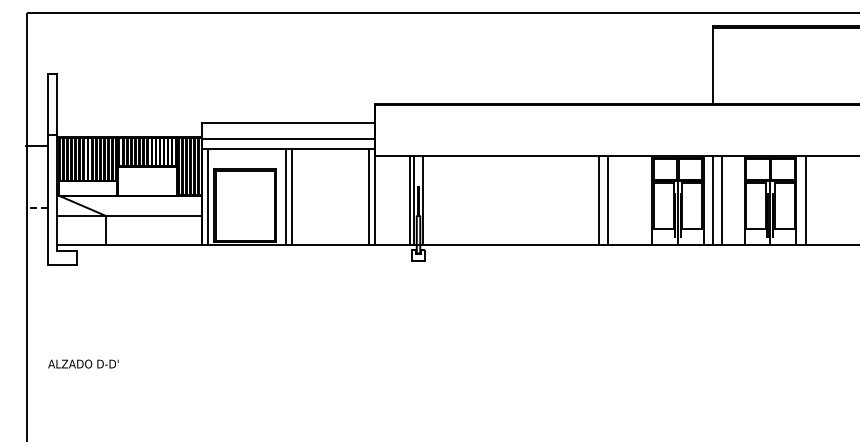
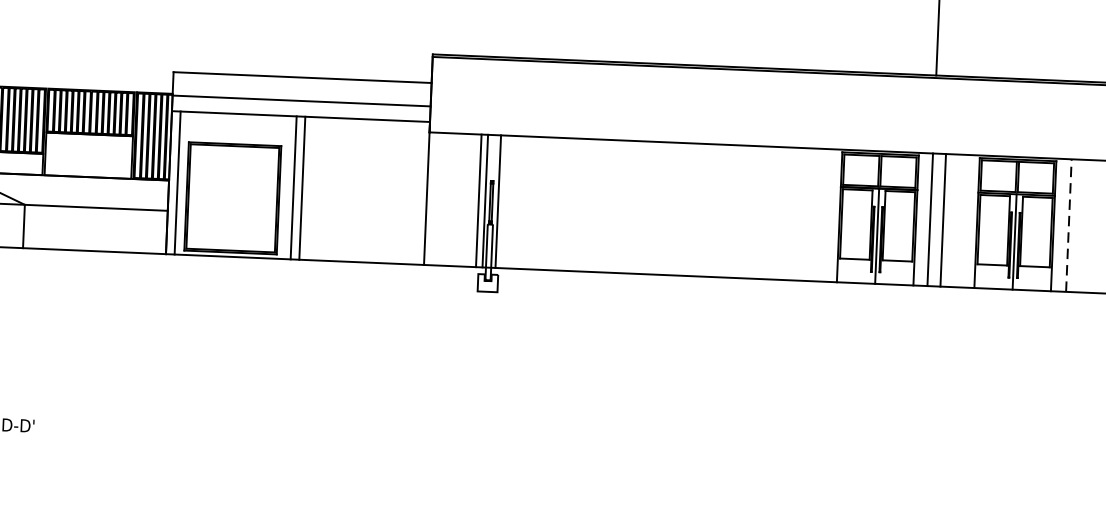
line: (369, 197) -> (418, 193), removed
line: (599, 200) -> (760, 212), removed
line: (607, 200) -> (772, 213), removed
line: (806, 200) -> (1069, 225), solid -> dashed

